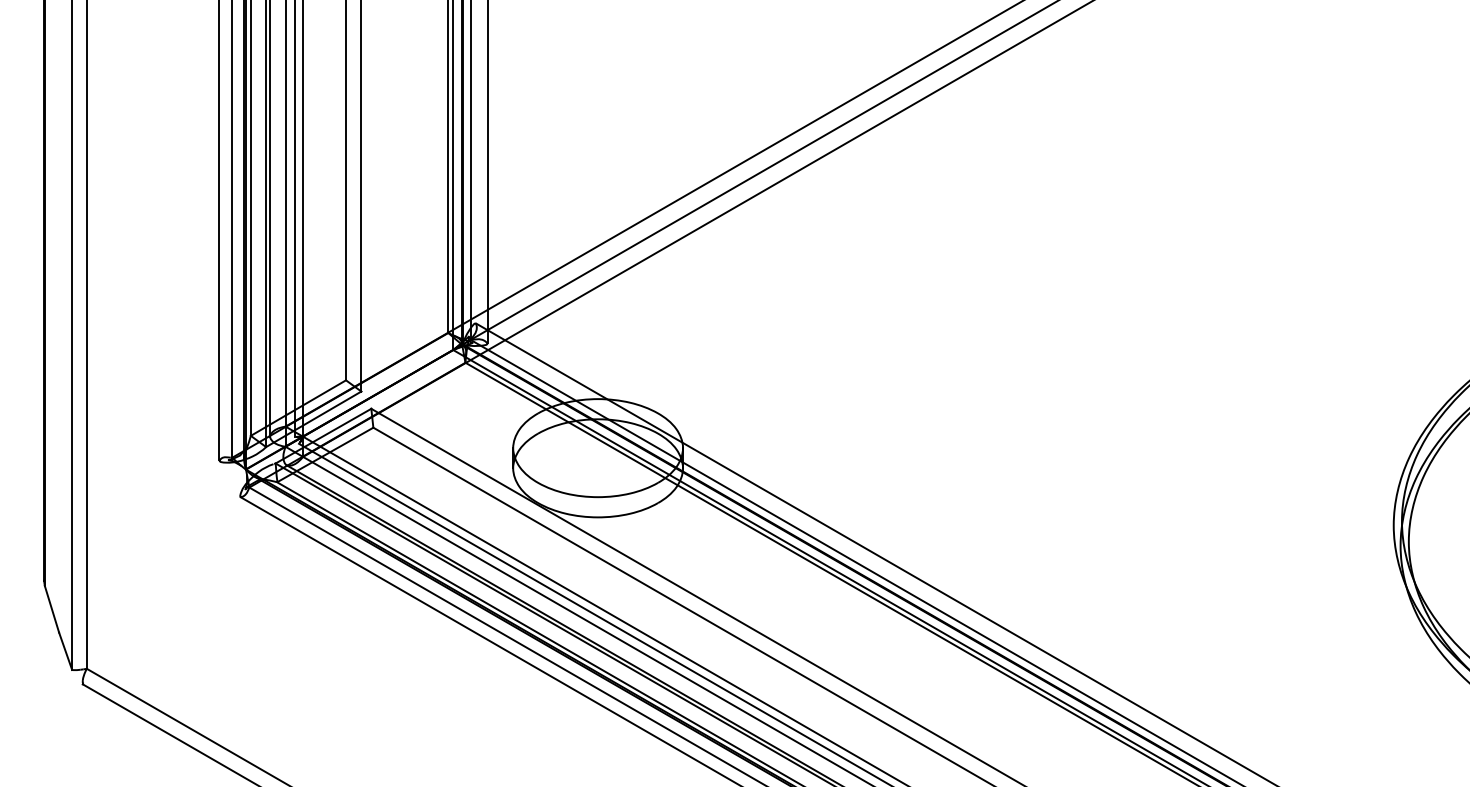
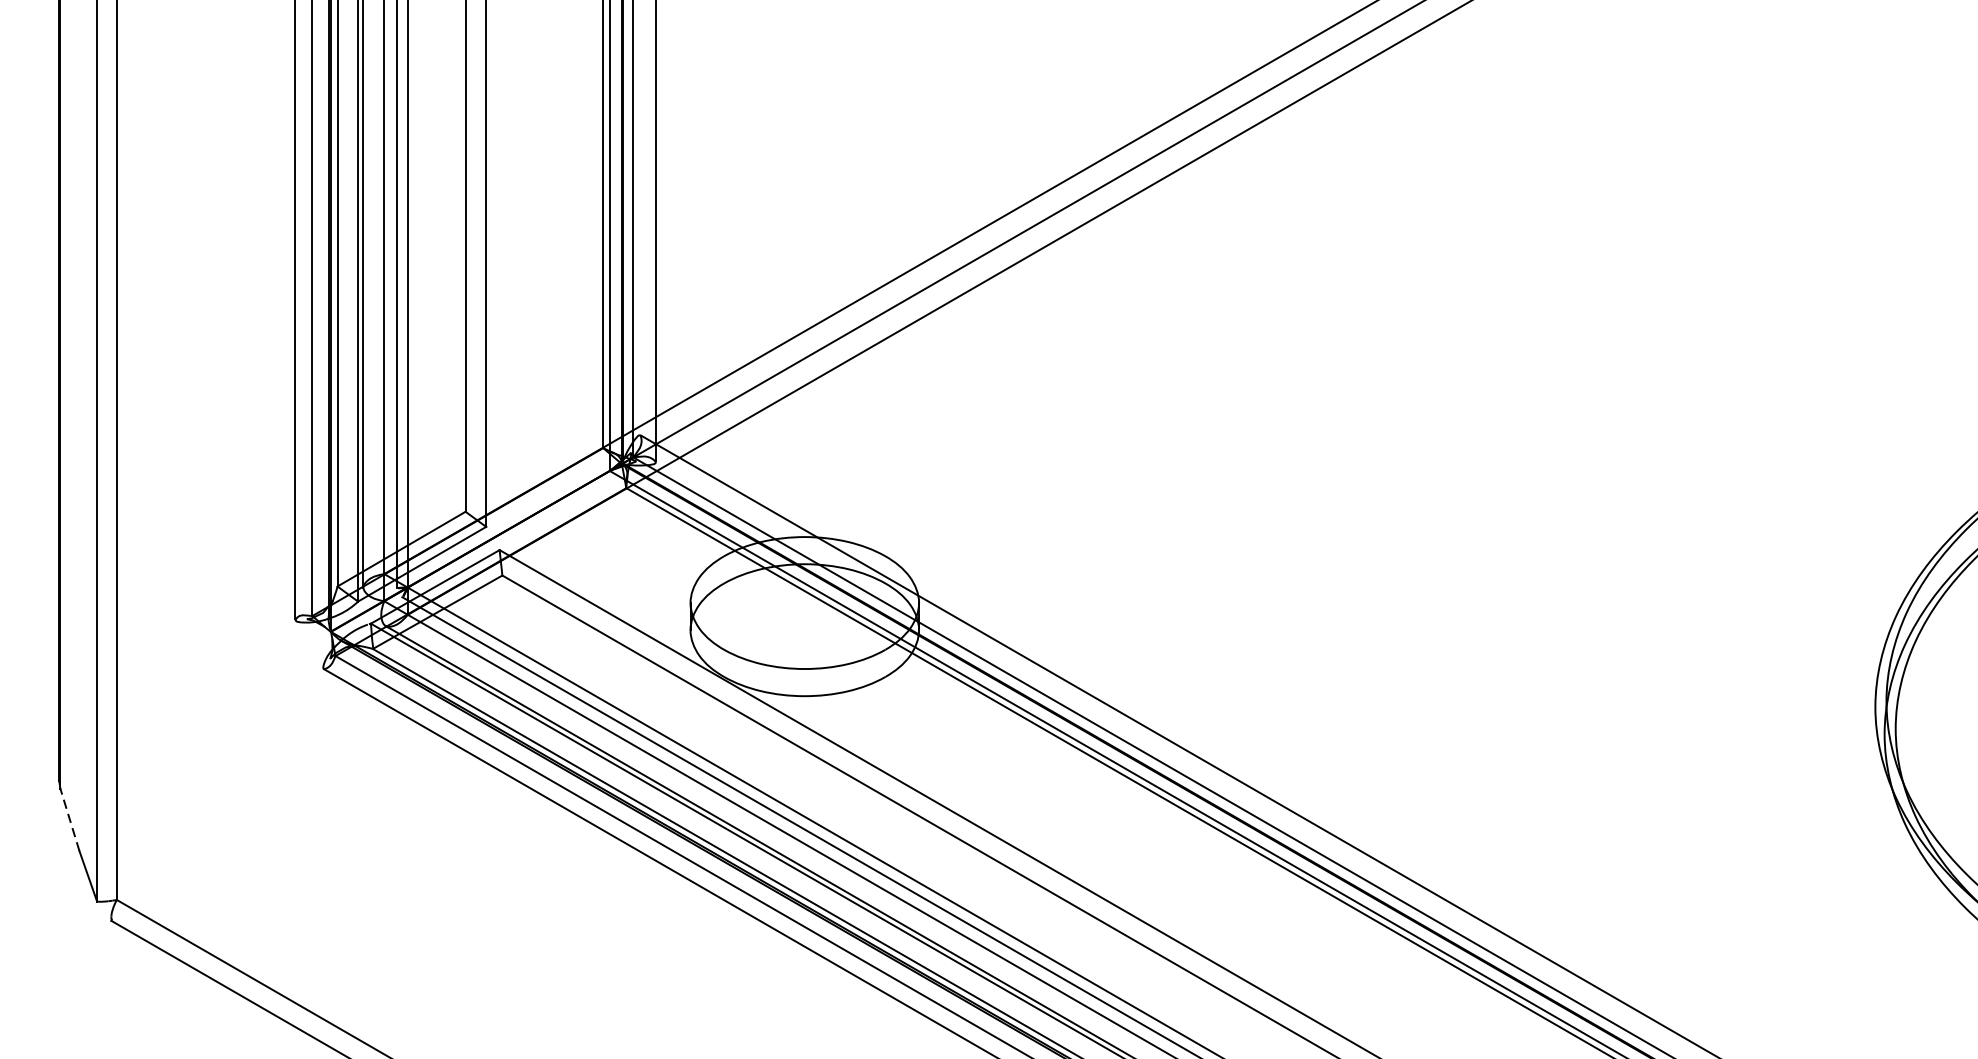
line: (51, 608) -> (69, 818), solid -> dashed

